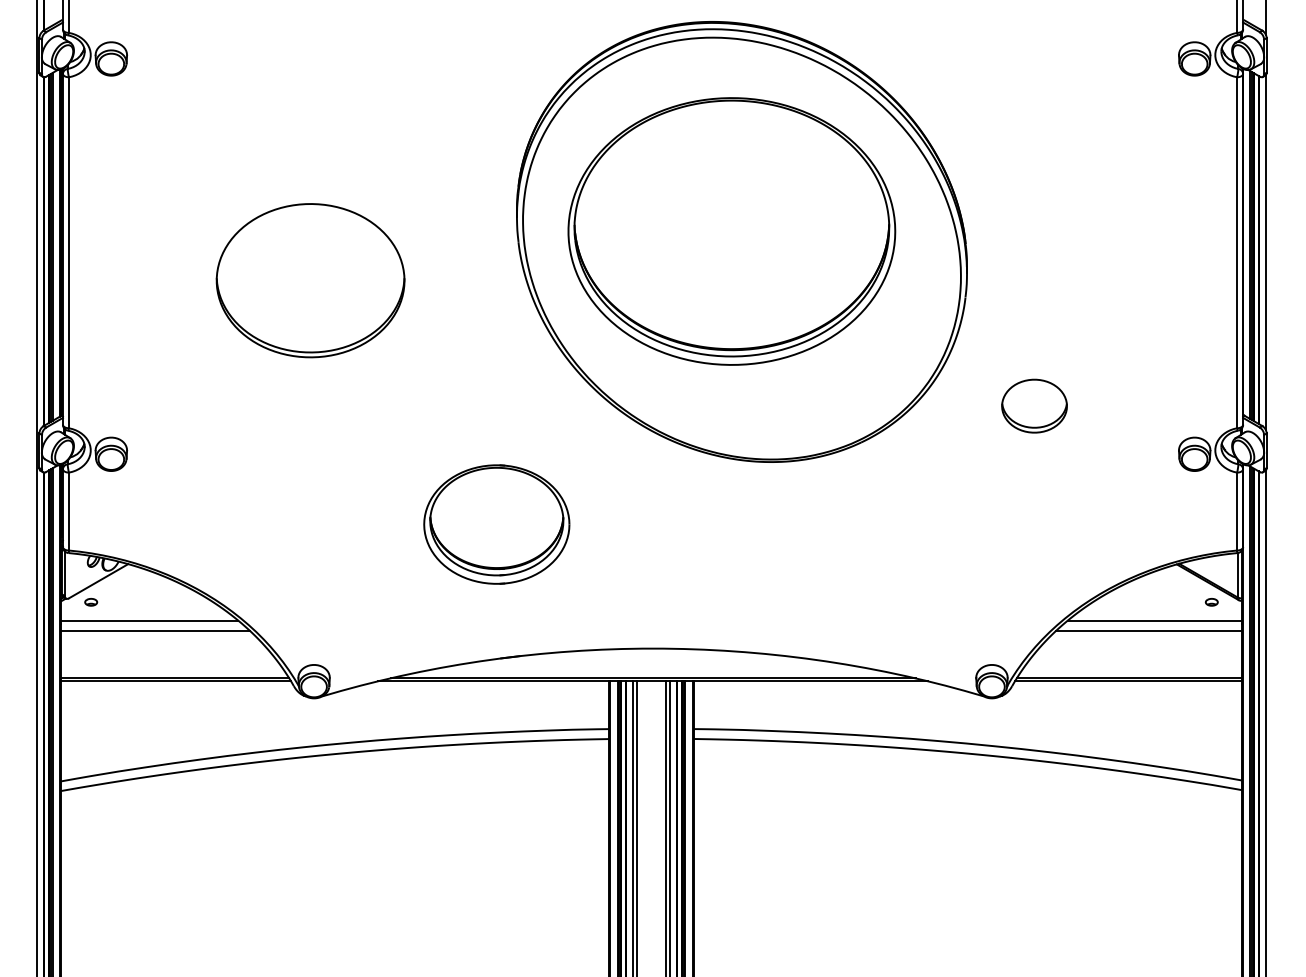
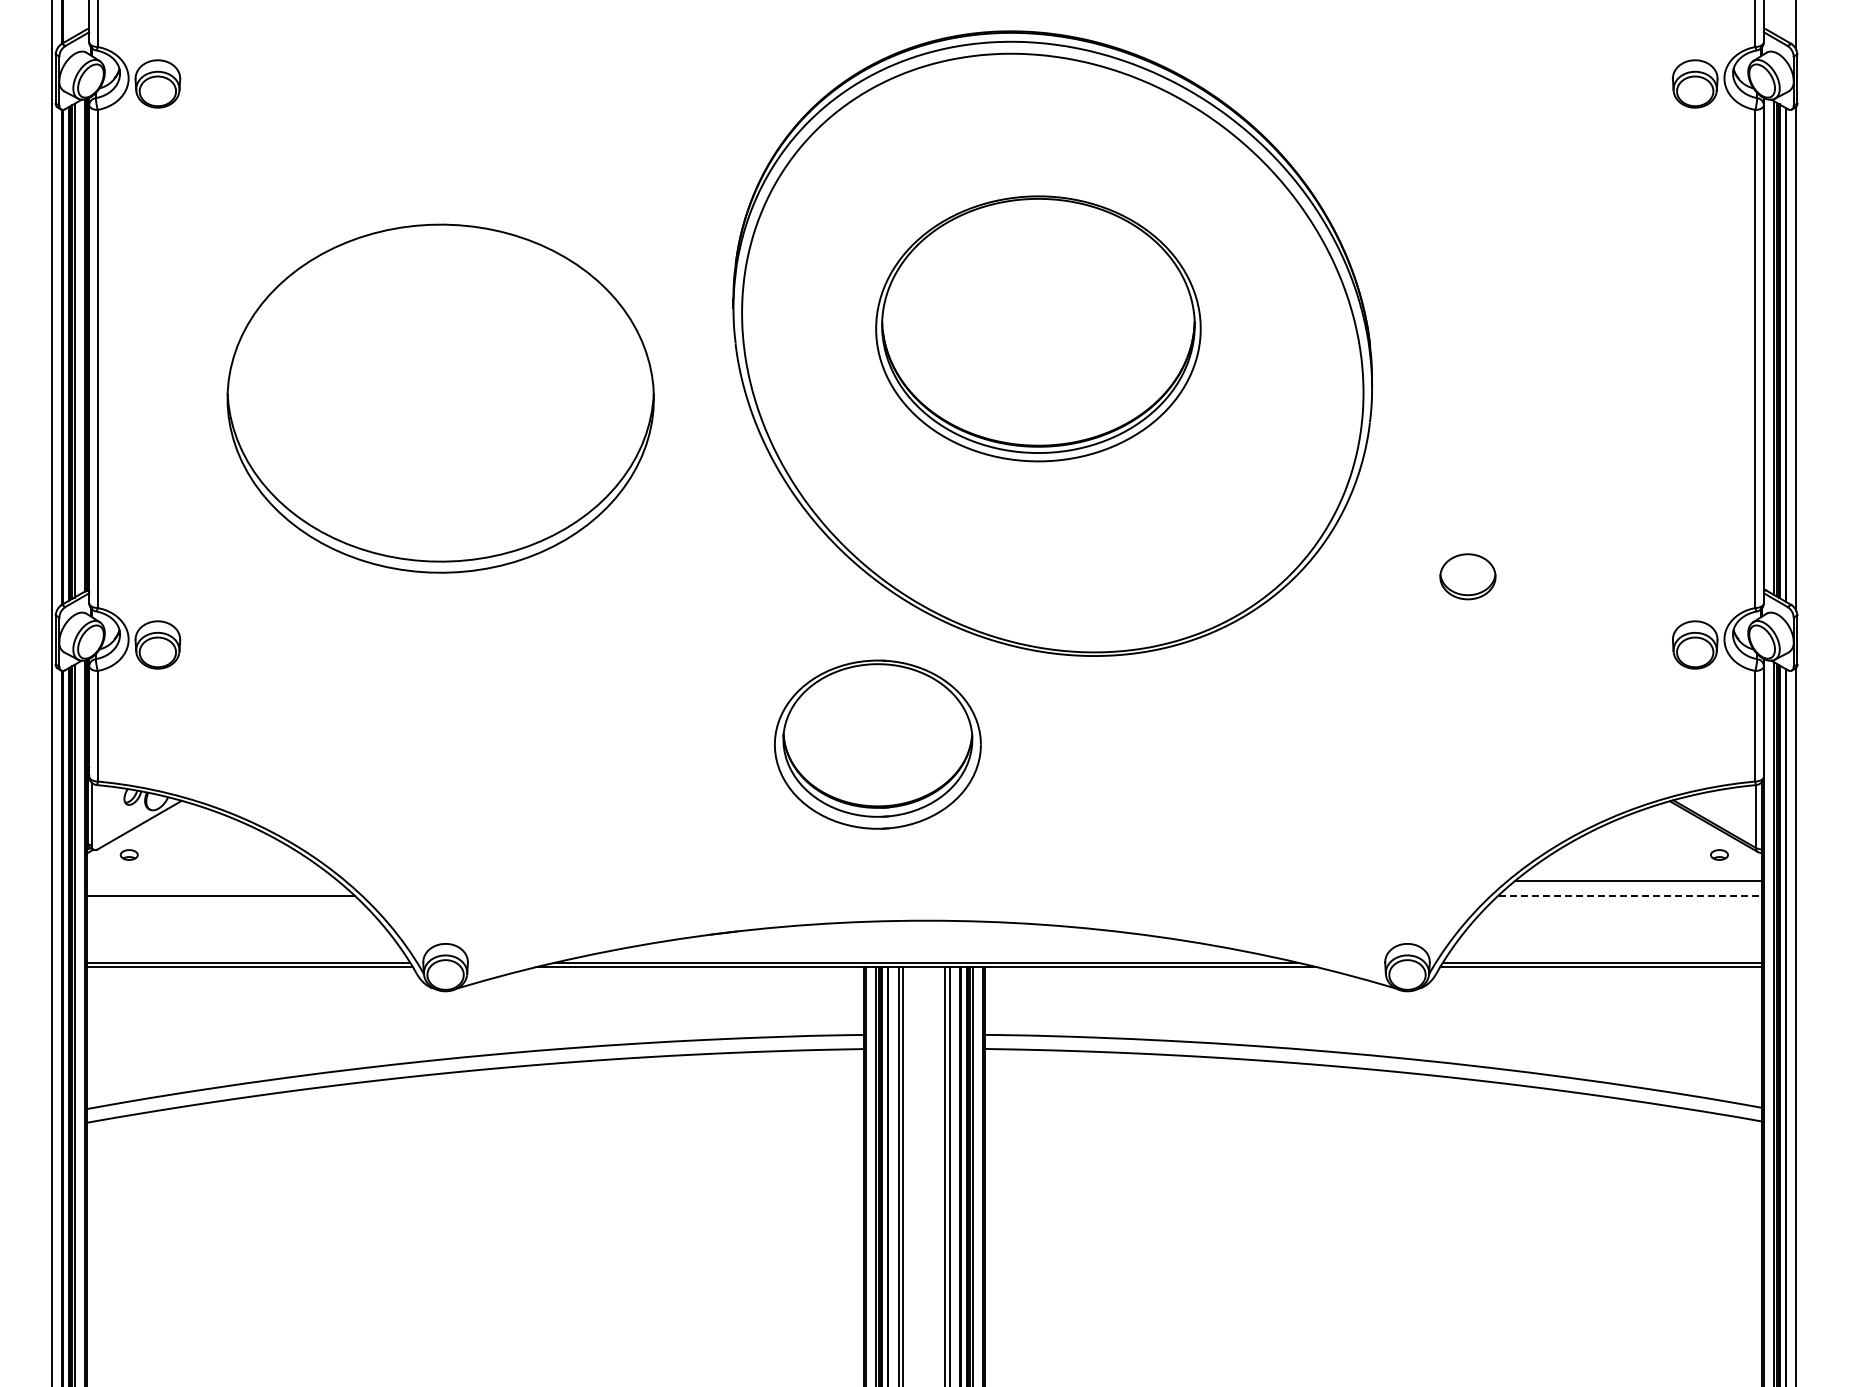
part: (731, 231) -> (1038, 328), size x0.7
part: (310, 280) -> (440, 398), size x1.6
part: (1034, 406) -> (1467, 576), size x0.6
part: (496, 524) -> (877, 744), moved
line: (149, 620) -> (212, 881), removed
line: (1149, 630) -> (1630, 895), solid -> dashed

